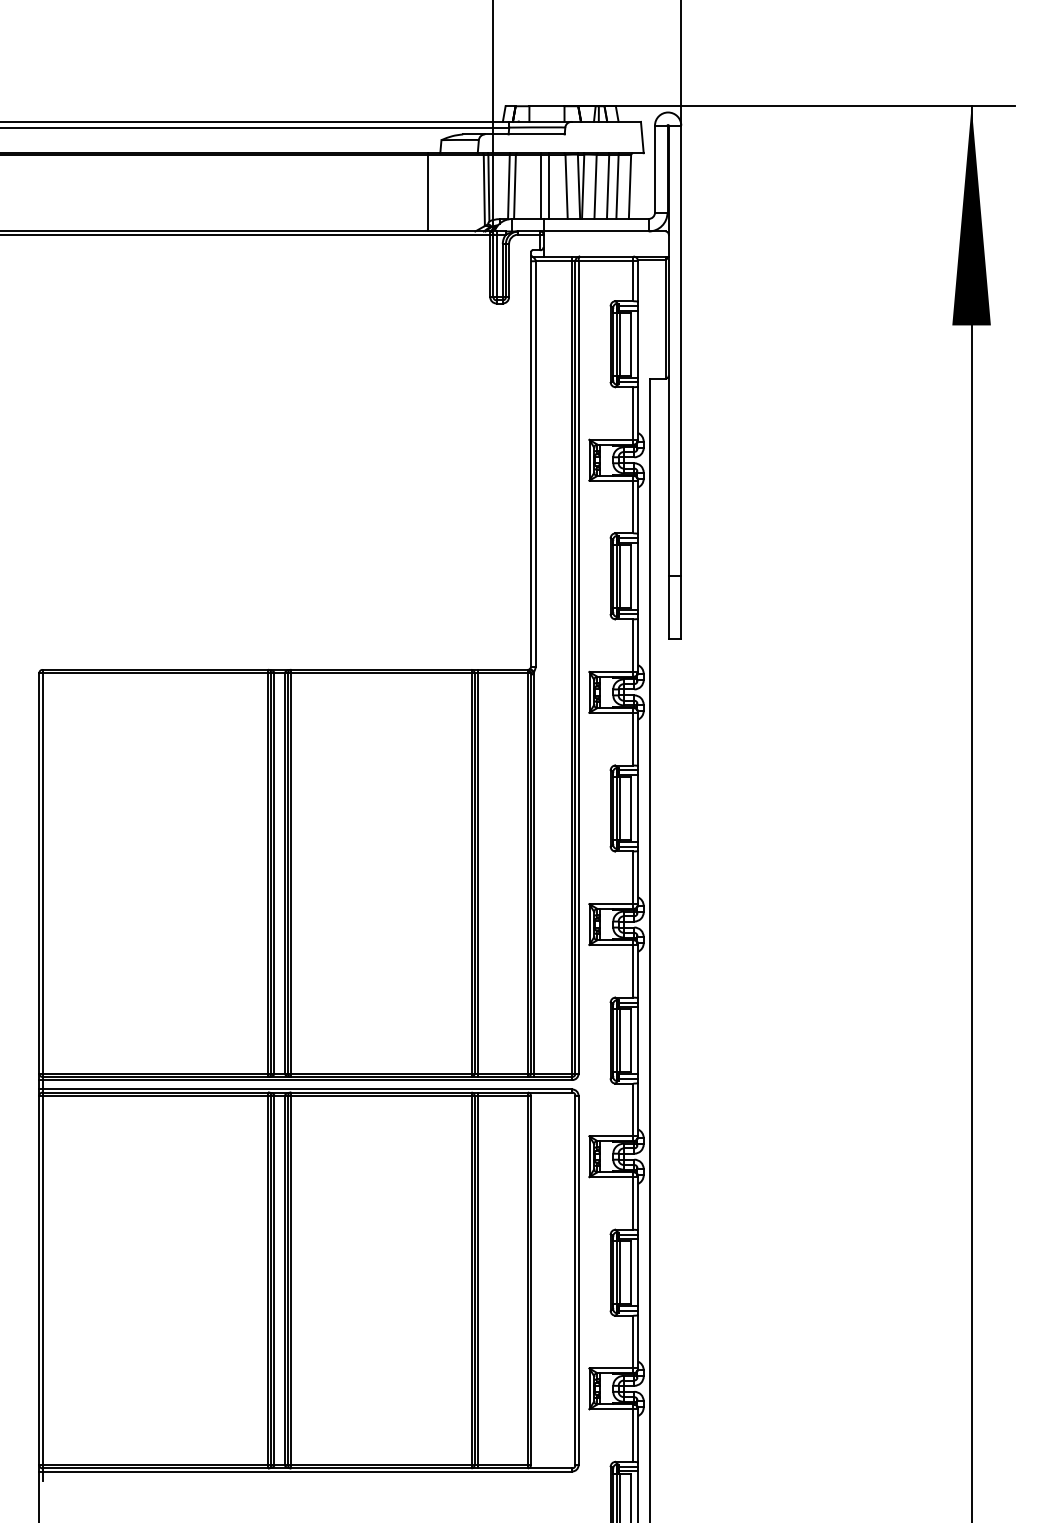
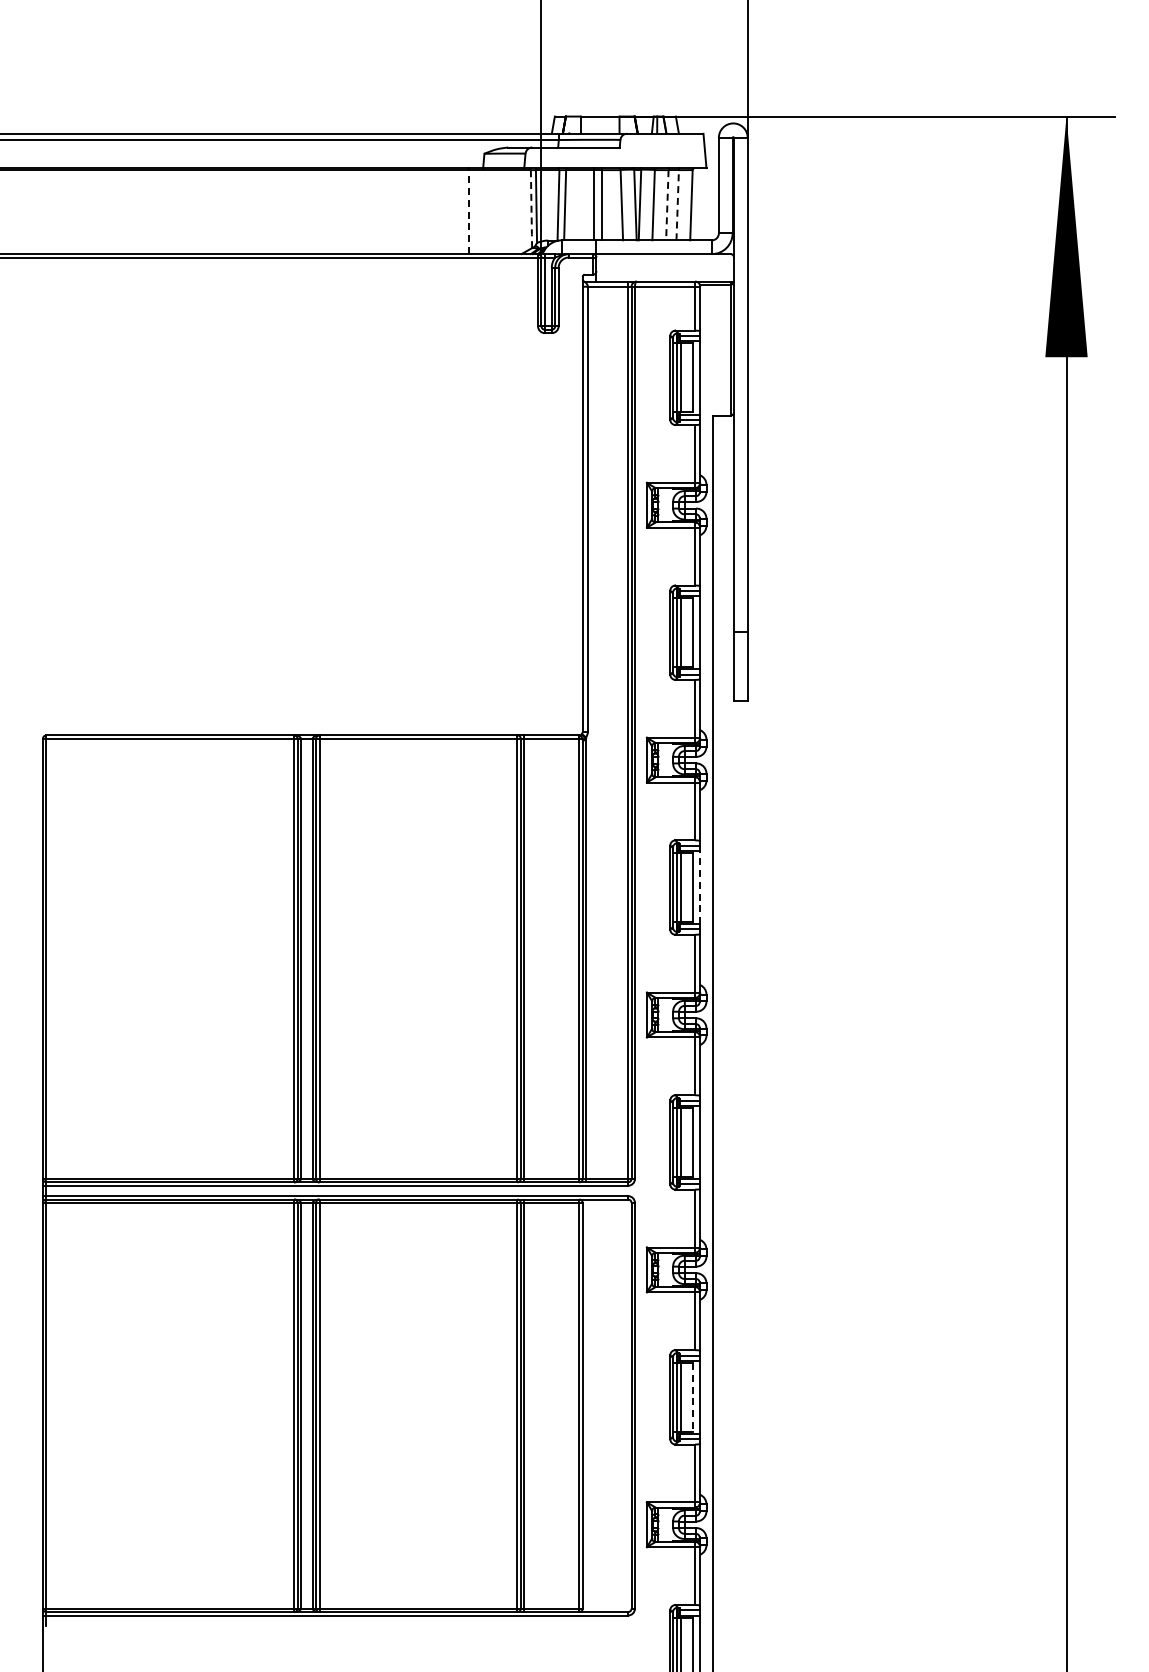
line: (617, 186) -> (677, 204), solid -> dashed
line: (608, 187) -> (667, 205), solid -> dashed
line: (484, 189) -> (531, 208), solid -> dashed
line: (427, 193) -> (469, 212), solid -> dashed
line: (638, 808) -> (700, 887), solid -> dashed
line: (630, 1272) -> (692, 1397), solid -> dashed

